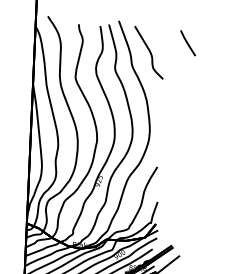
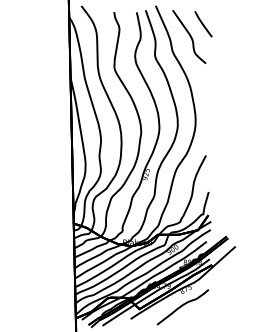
line: (188, 43) -> (203, 24), moved

